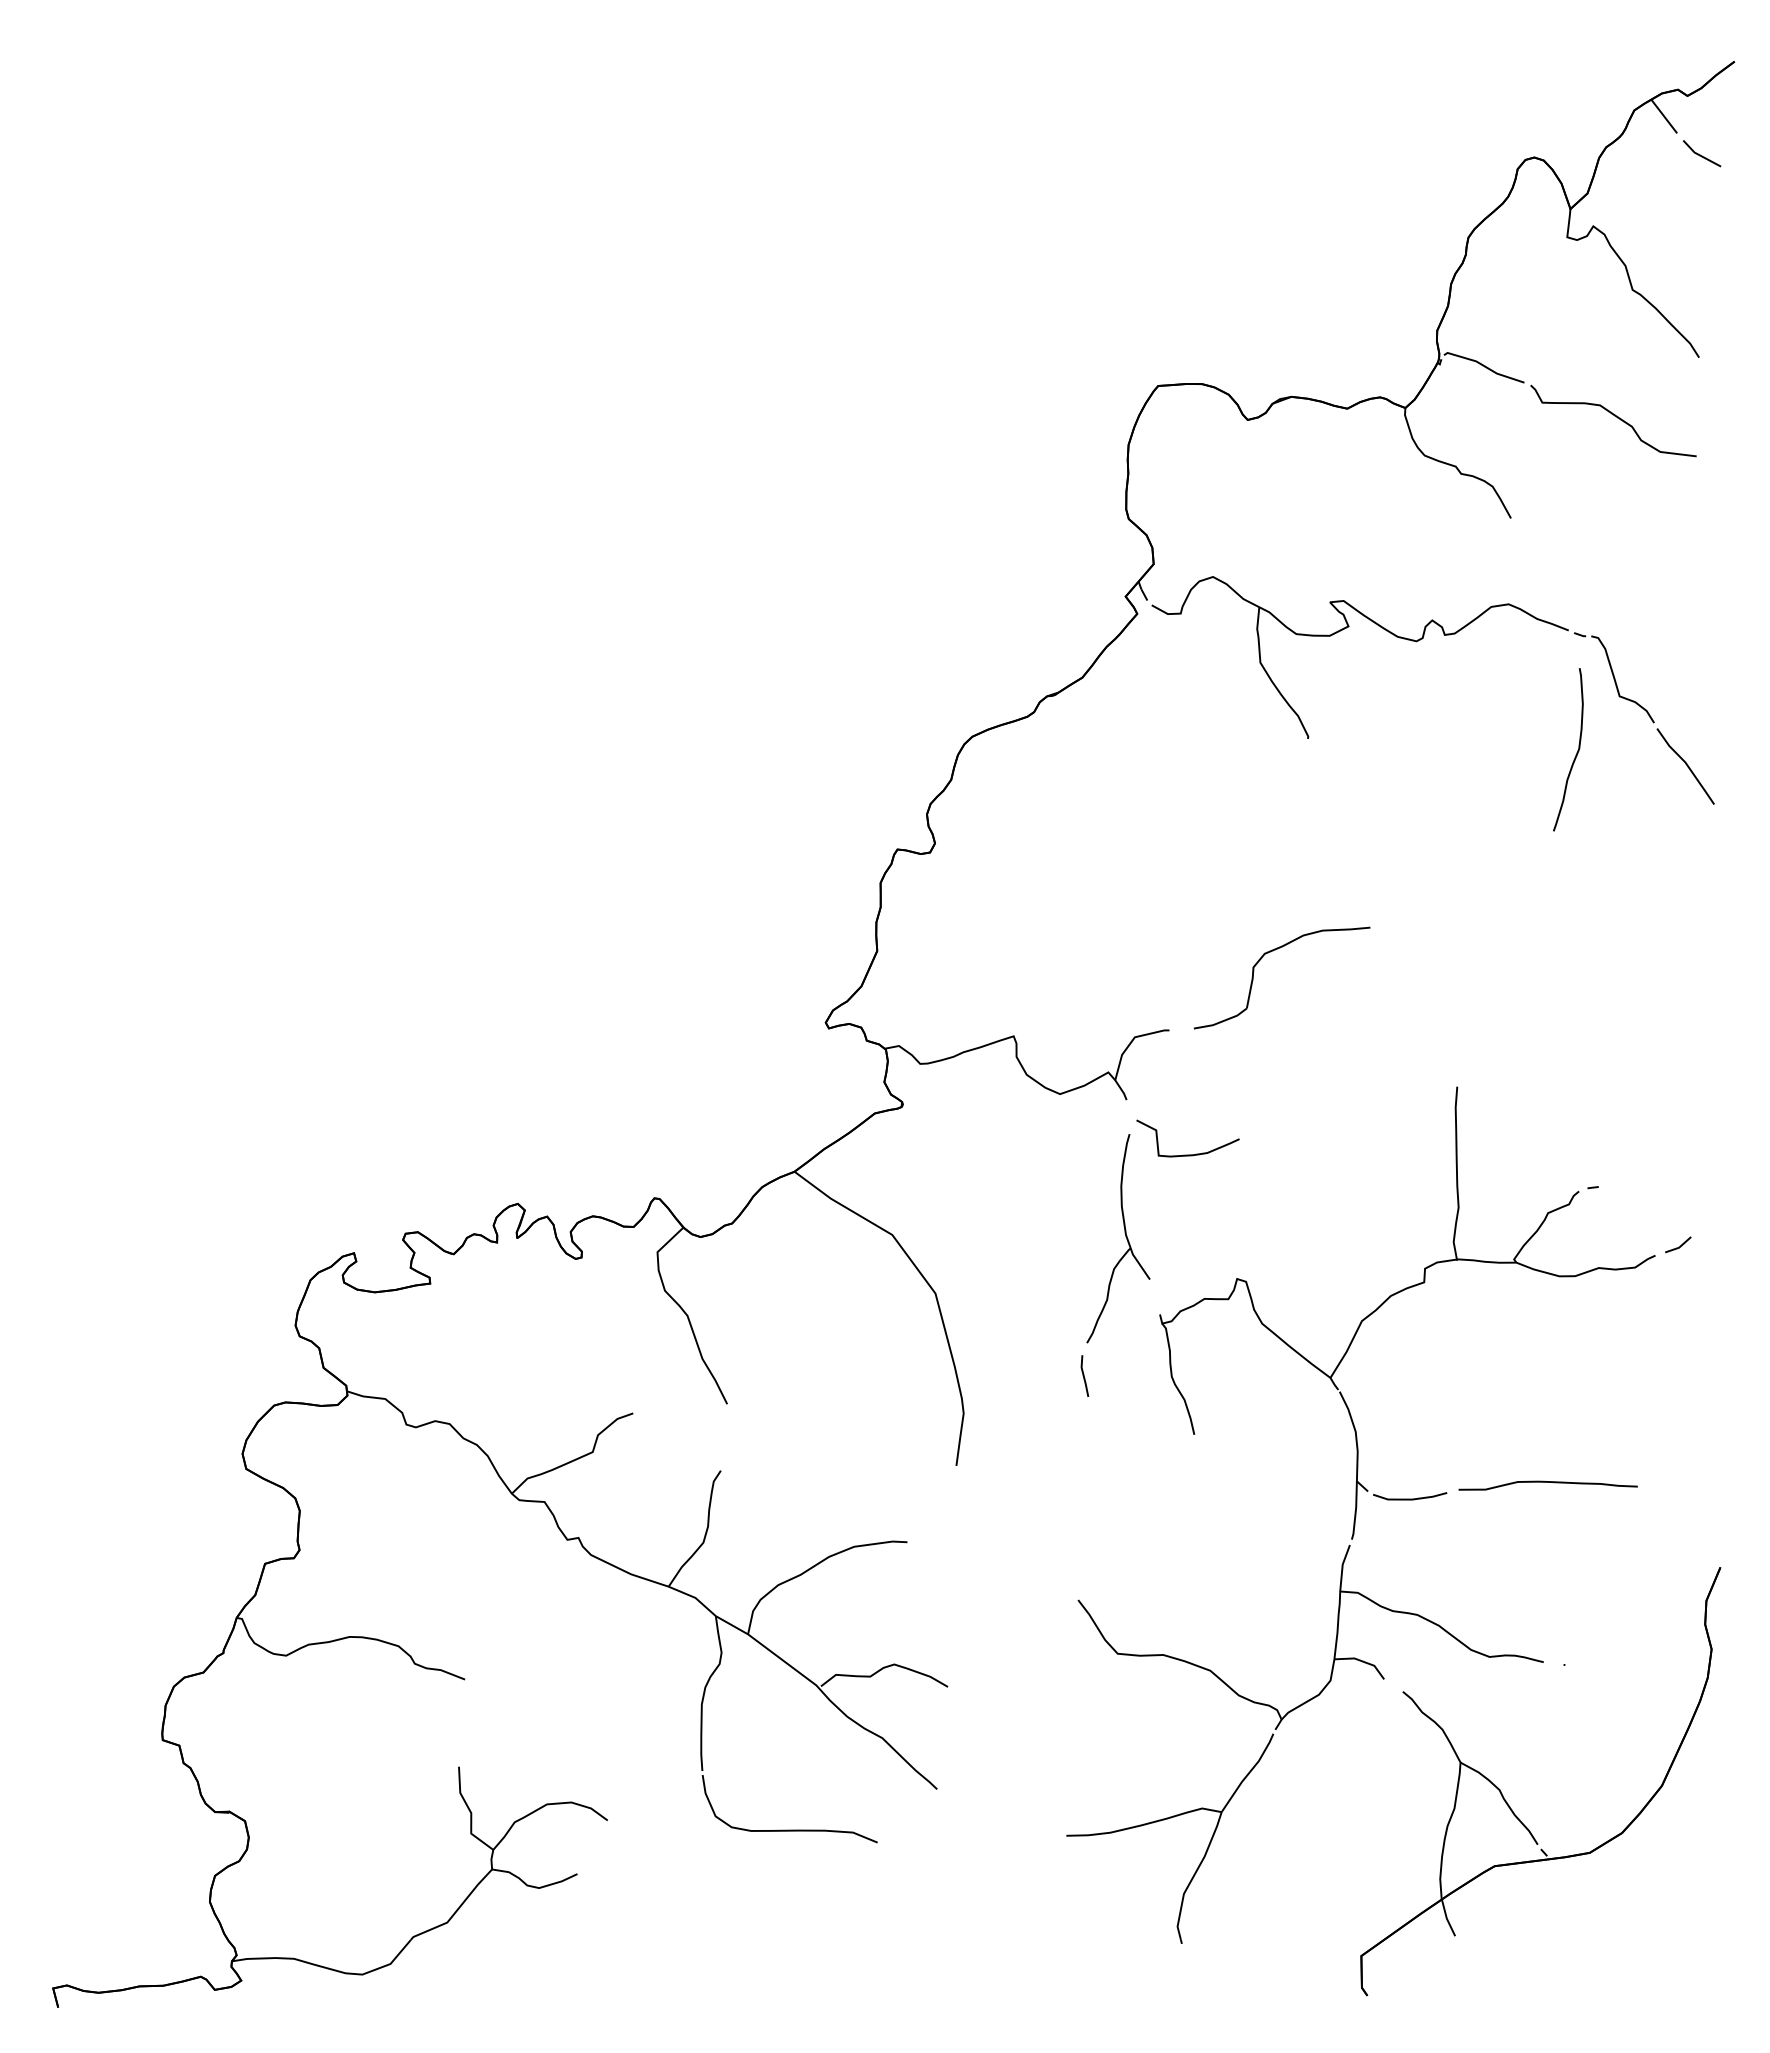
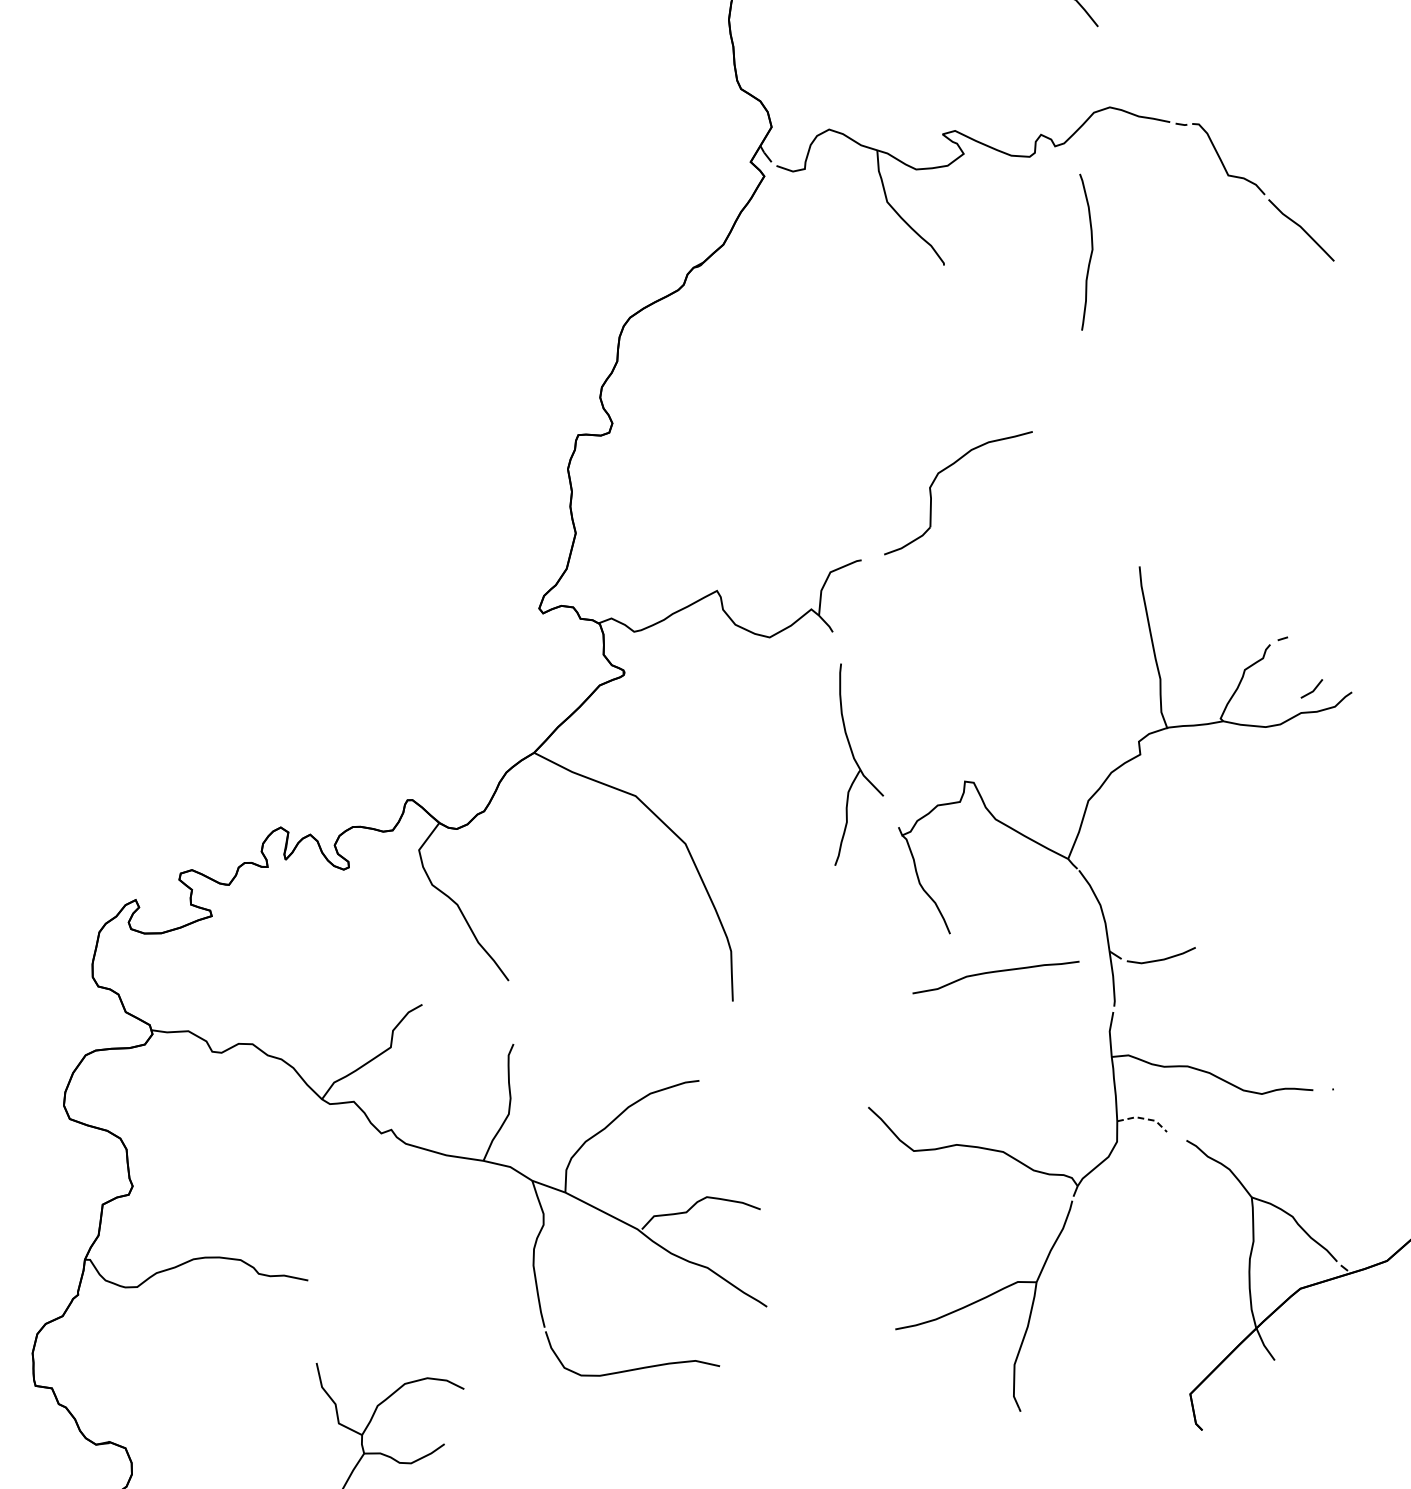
curve: (1576, 752) -> (1090, 253), moved
curve: (1187, 1154) -> (898, 673), removed
line: (1678, 1246) -> (1312, 690), moved
line: (1084, 1375) -> (837, 896), removed
curve: (1547, 1482) -> (994, 972), moved
line: (1362, 1661) -> (1143, 1118), solid -> dashed

